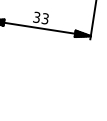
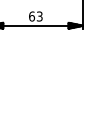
text: (37, 17) -> (32, 16), 33 -> 63

